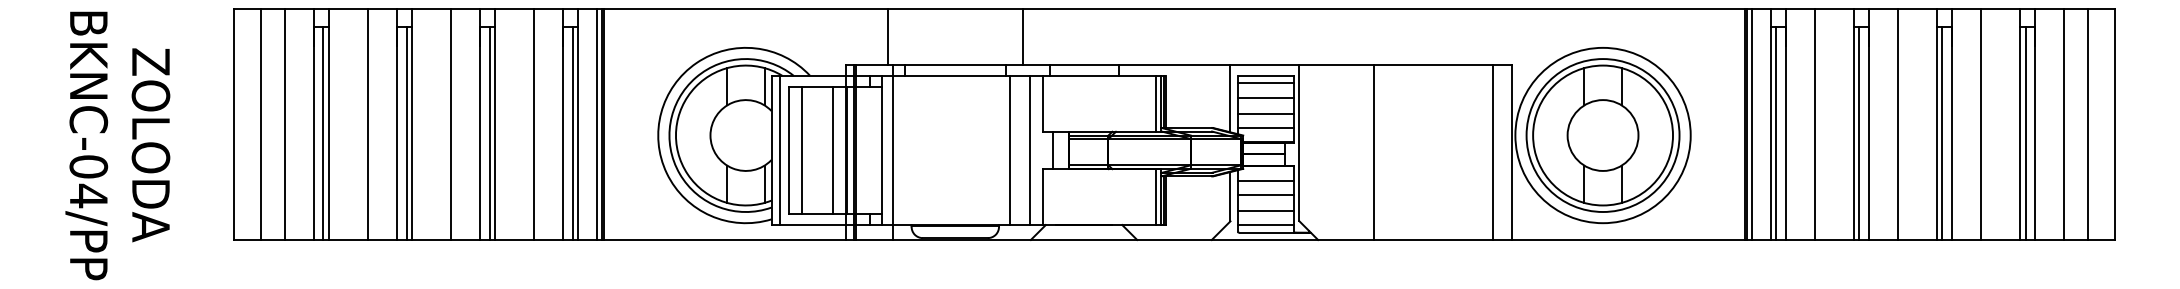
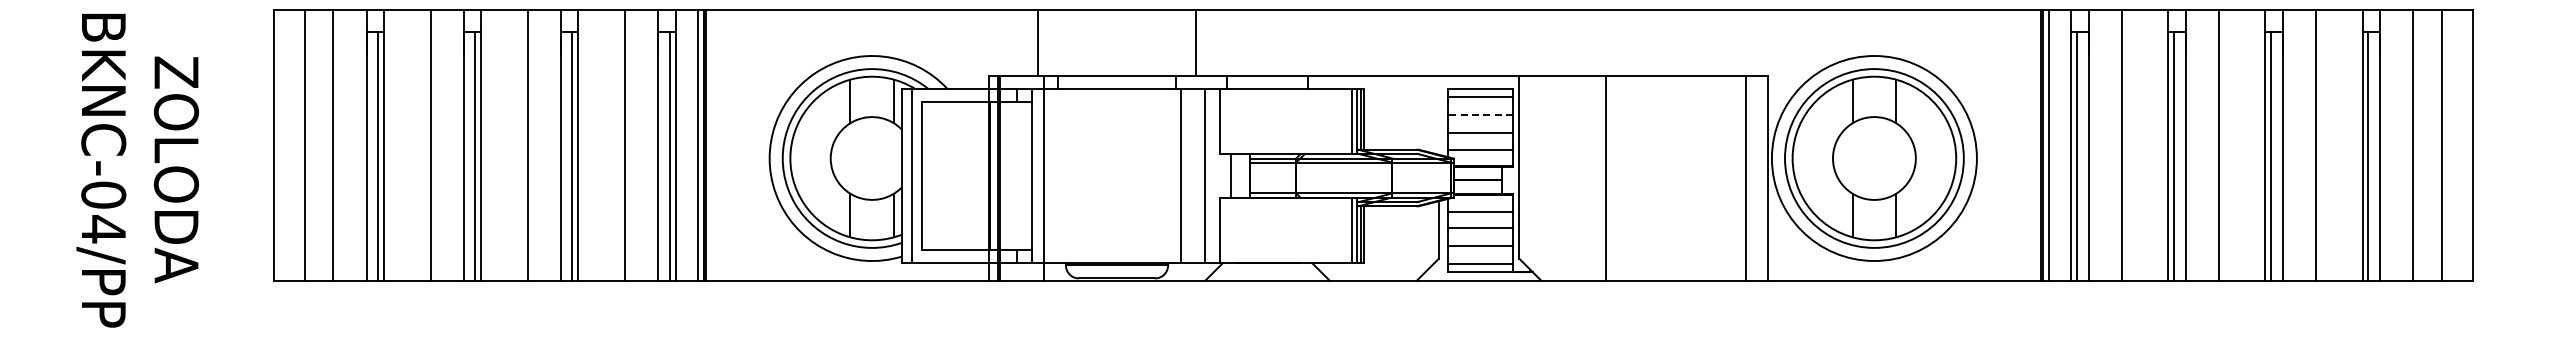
line: (1230, 97) -> (1438, 114), removed
line: (1266, 97) -> (1480, 114), solid -> dashed
line: (801, 150) -> (937, 175), removed
line: (833, 150) -> (974, 175), removed

